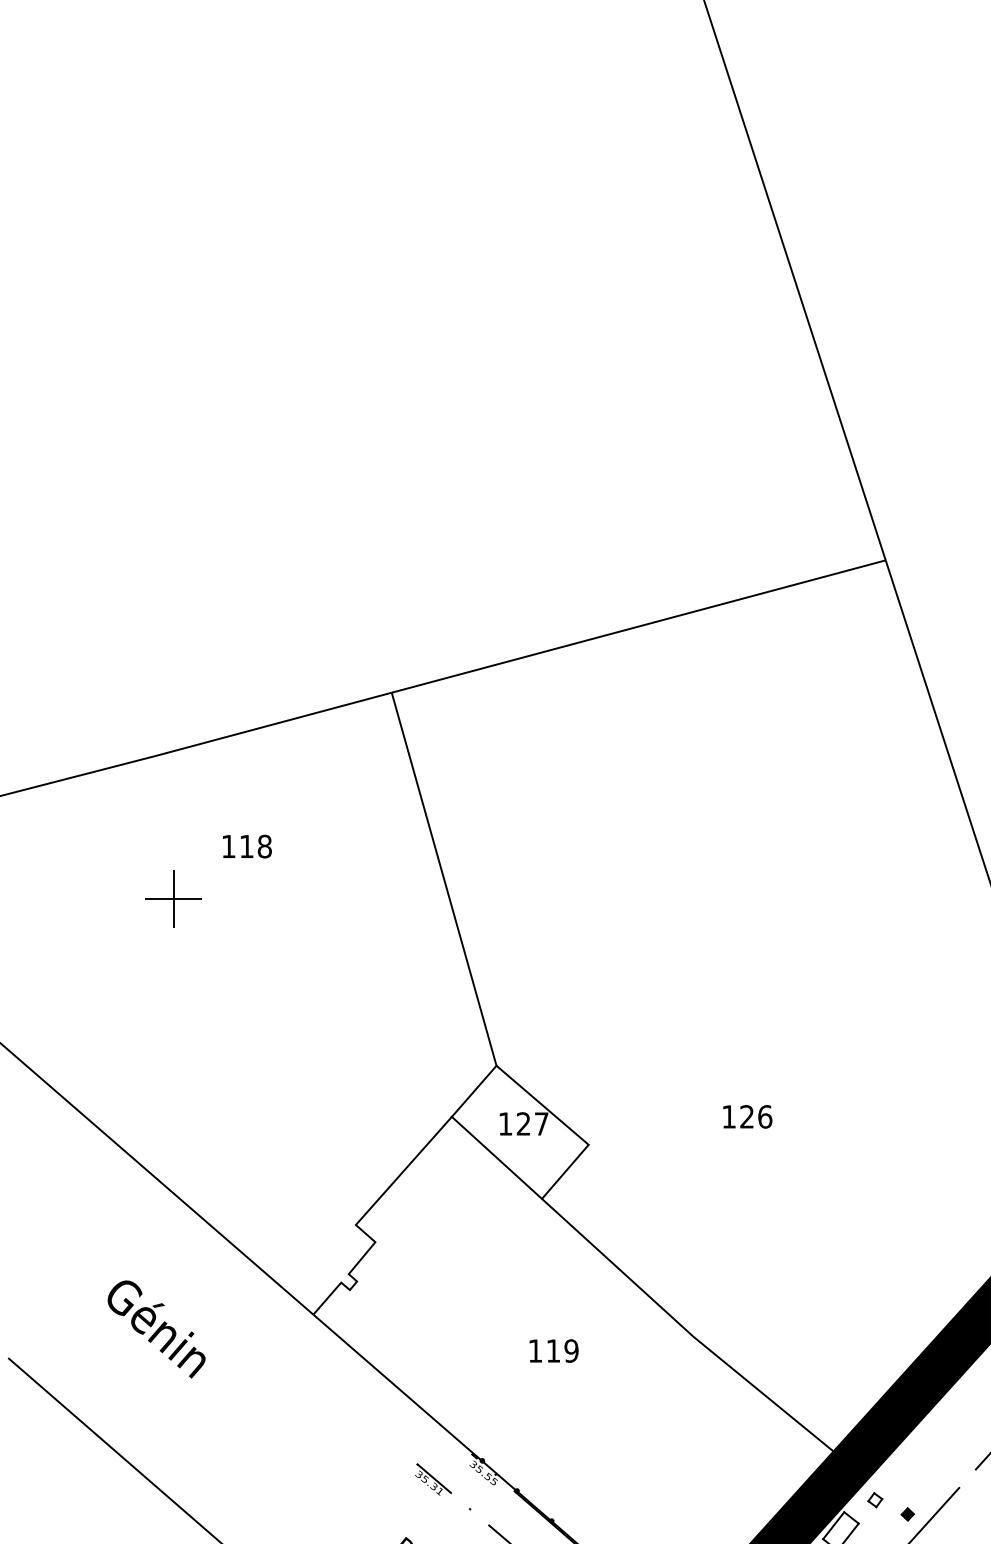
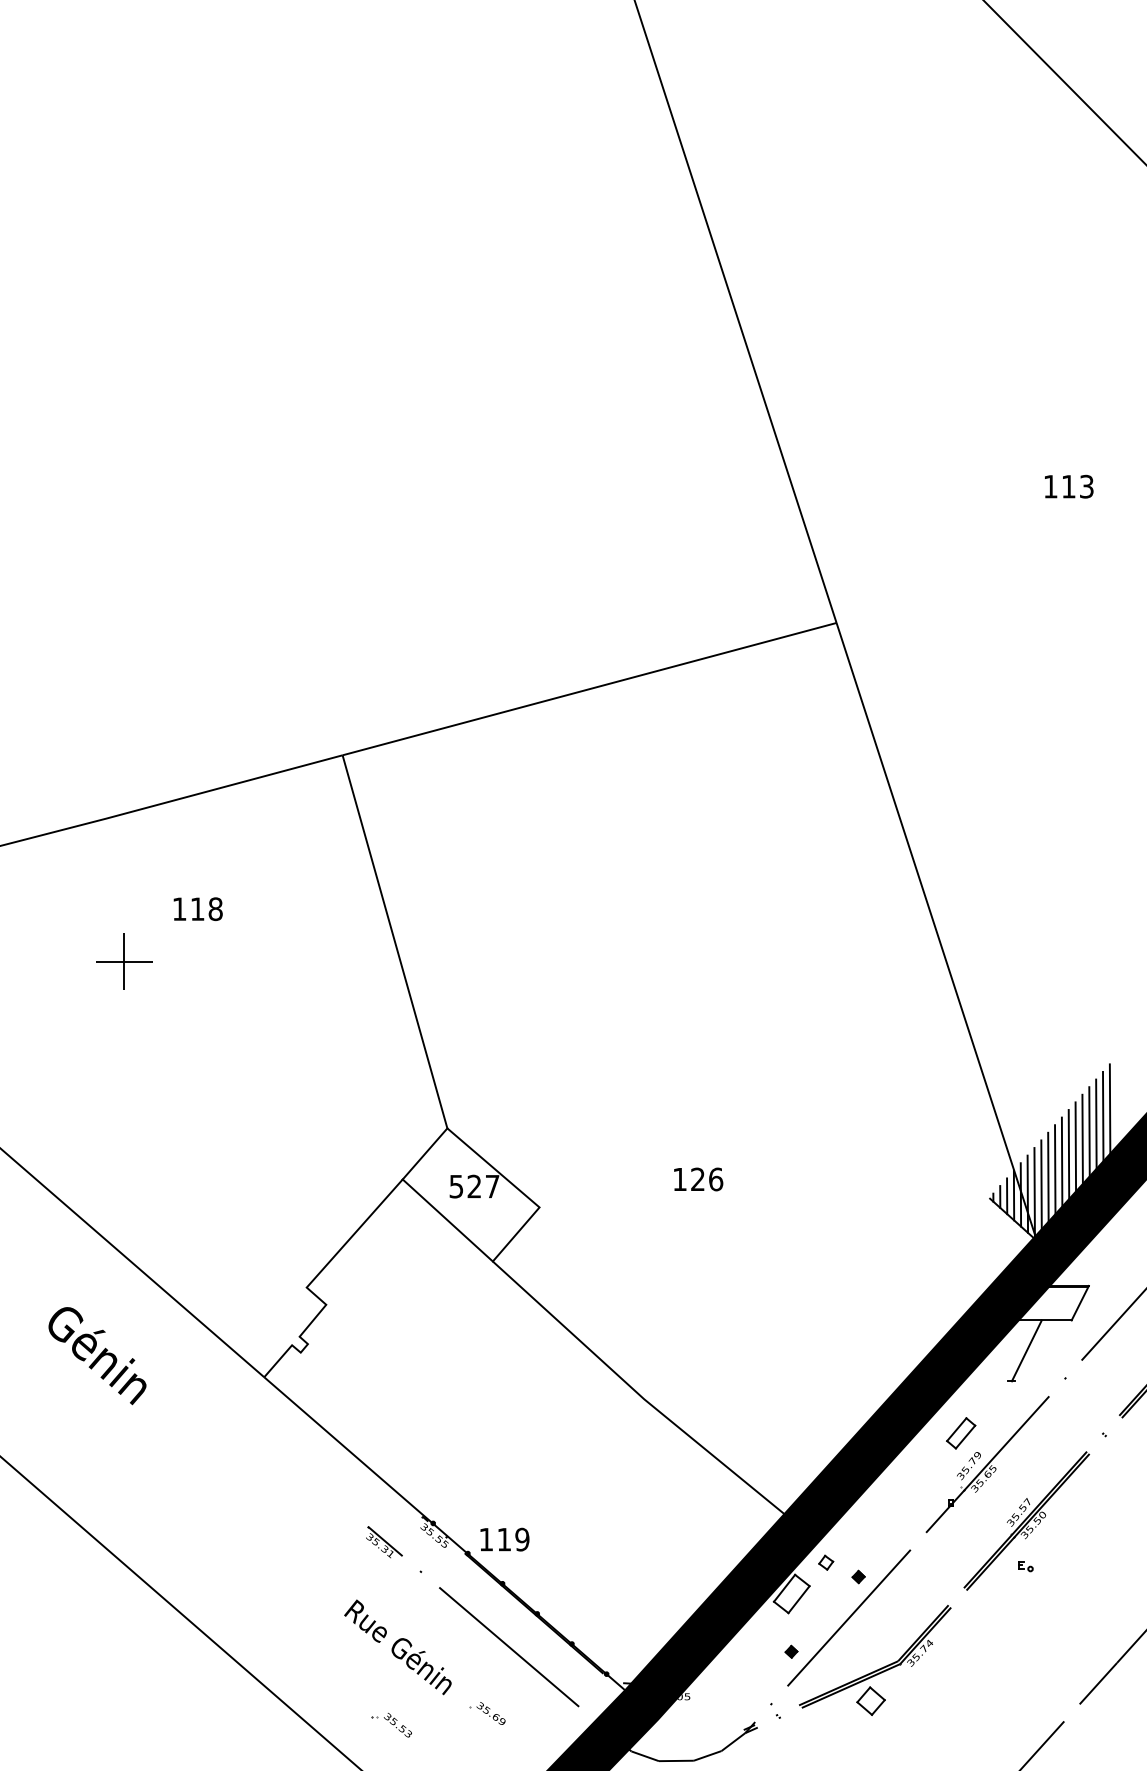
text: (505, 1123) -> (456, 1186), 127 -> 527
text: (156, 1329) -> (97, 1356), moved
text: (553, 1350) -> (504, 1539), moved

